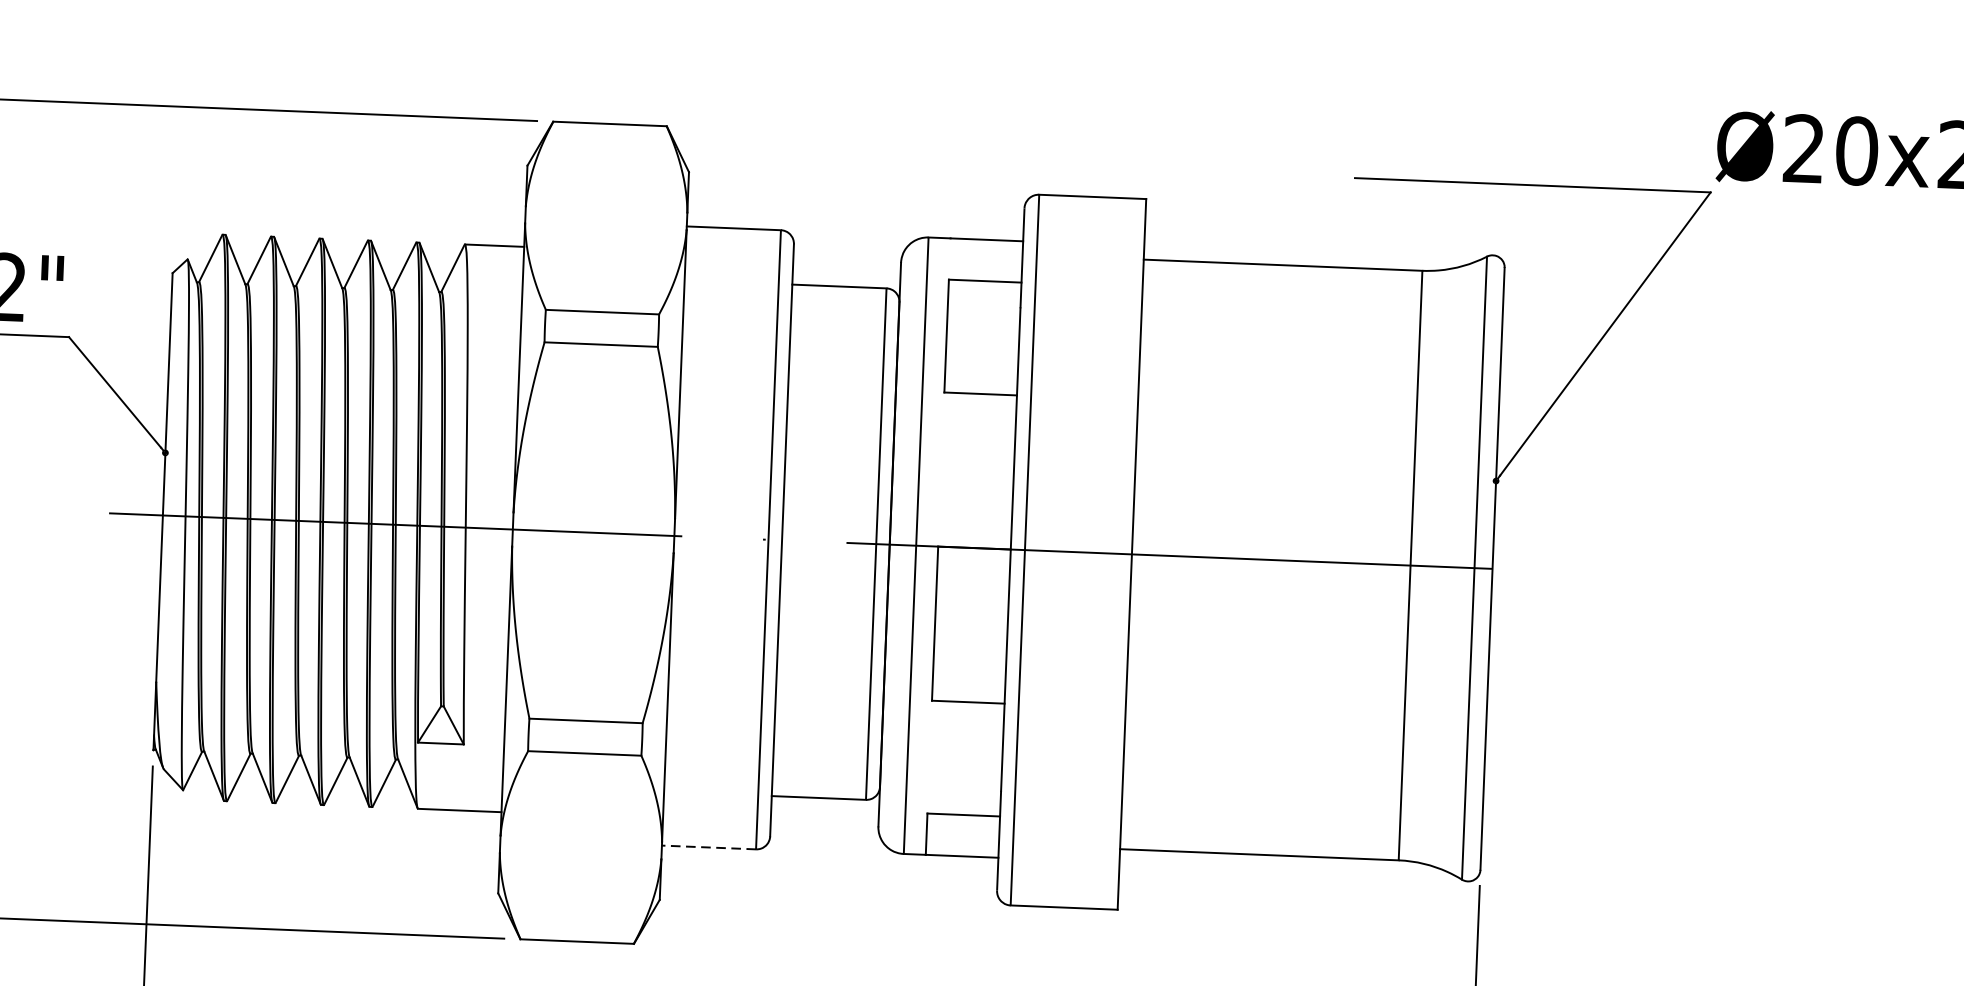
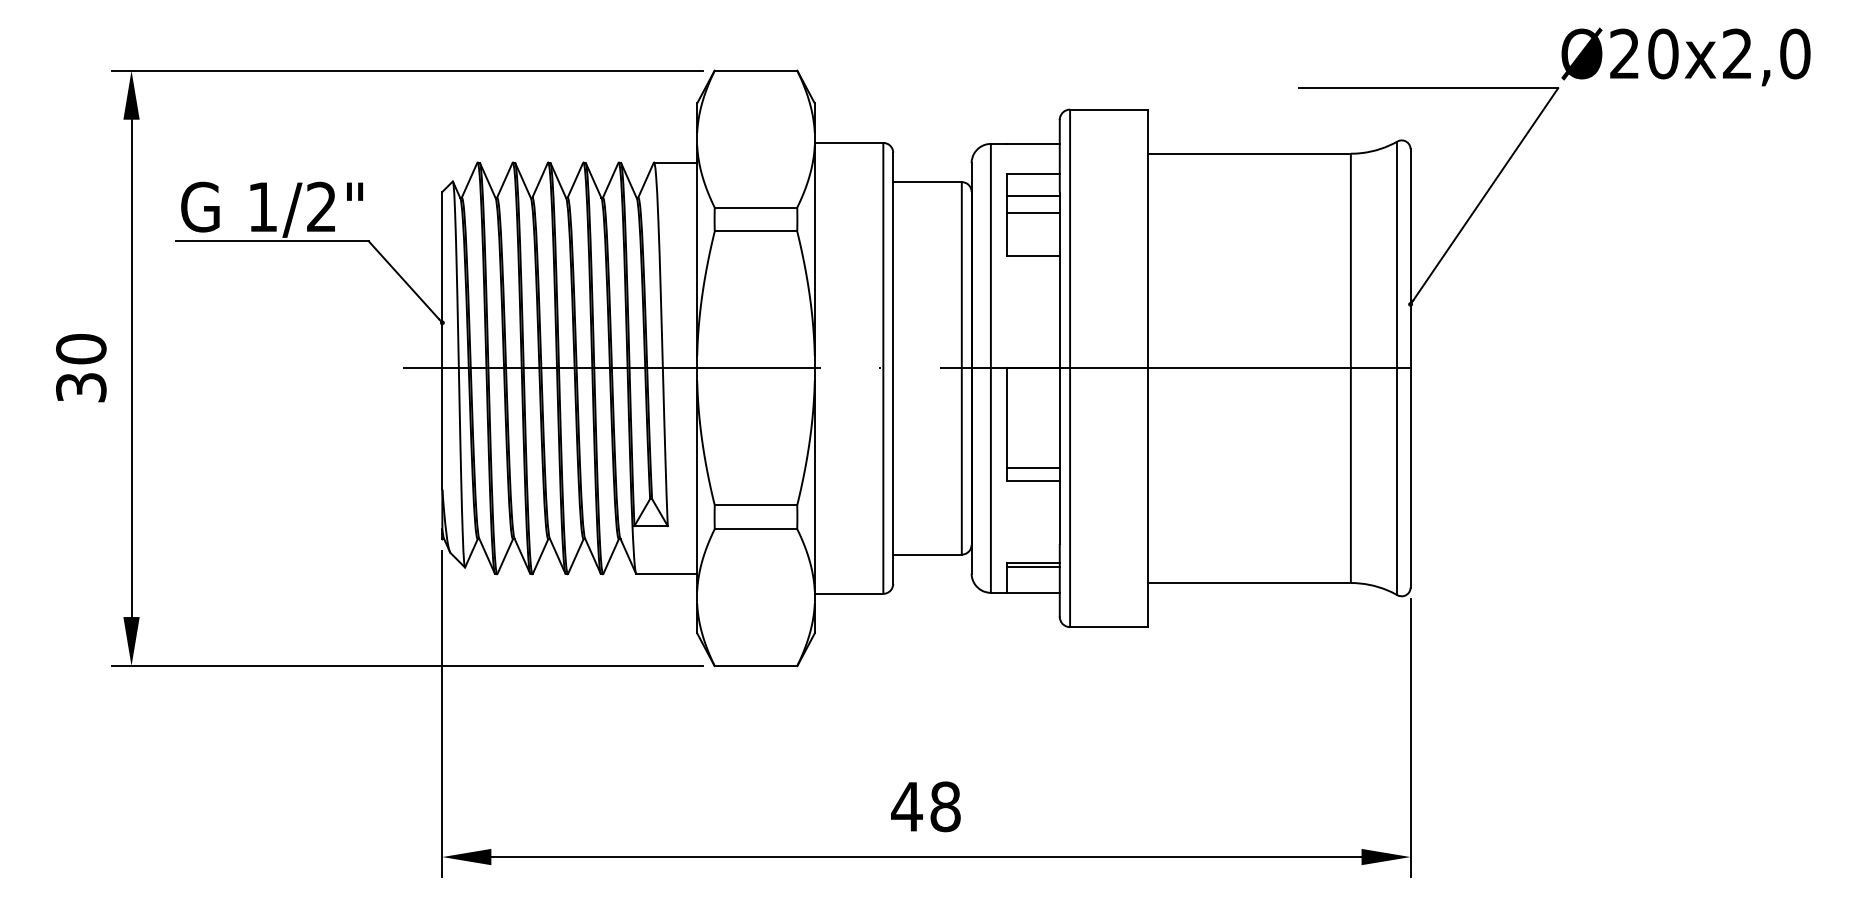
line: (982, 311) -> (1032, 196), added
line: (981, 333) -> (1032, 212), added
line: (967, 684) -> (1032, 467), added
line: (962, 821) -> (1032, 567), added
line: (708, 847) -> (848, 593), dashed -> solid

